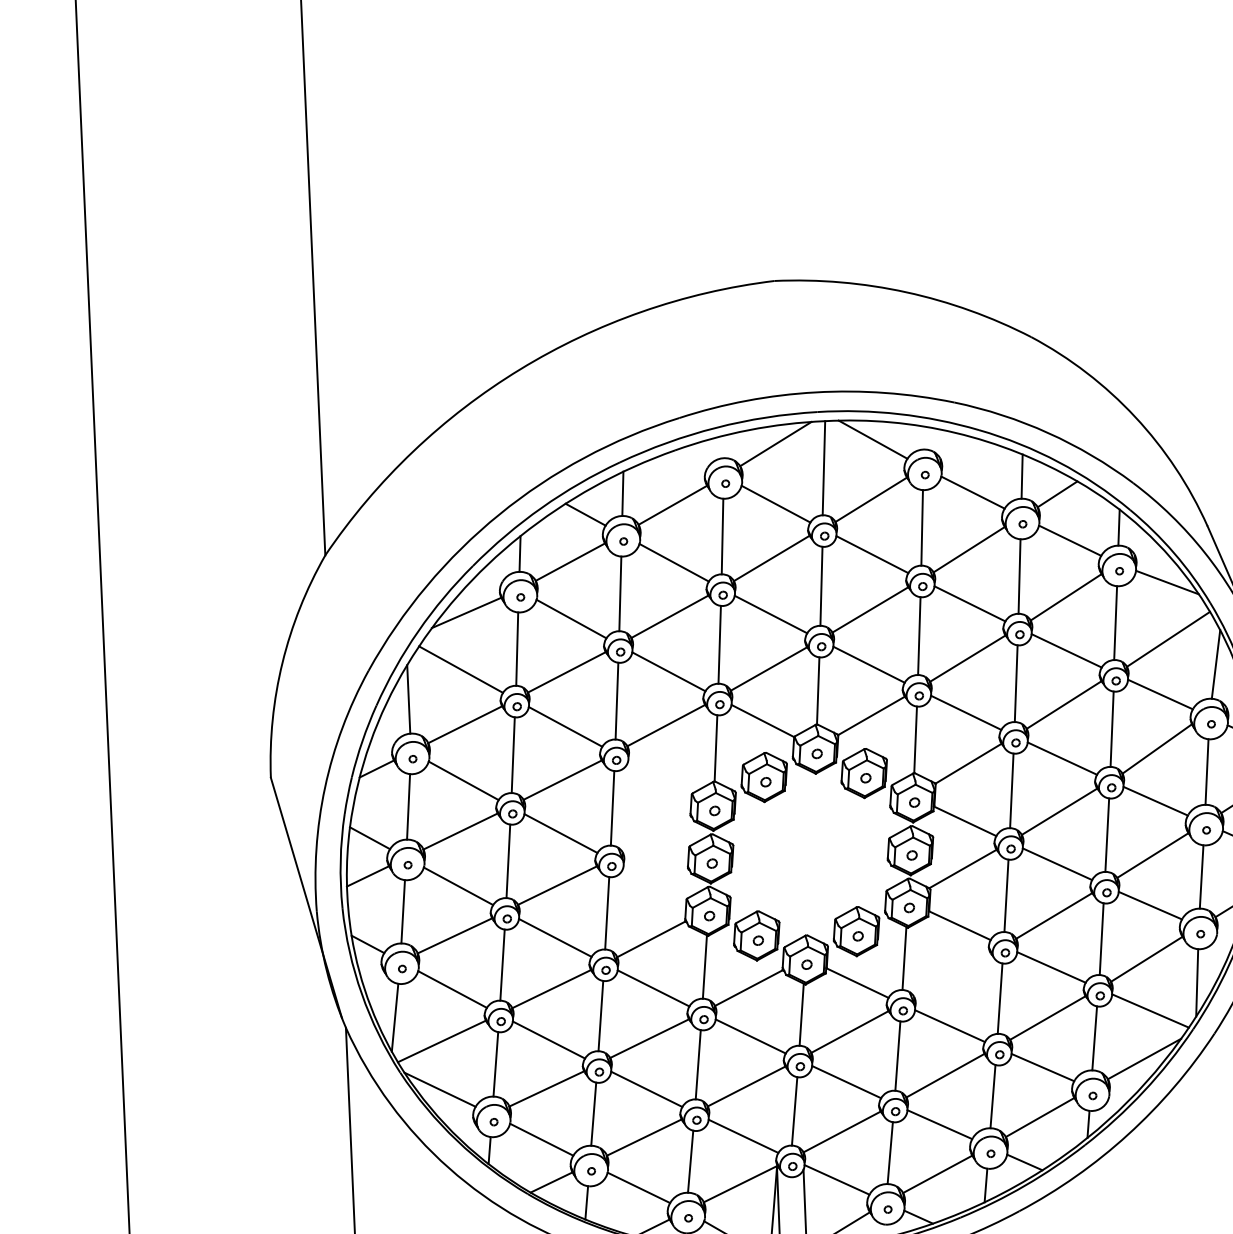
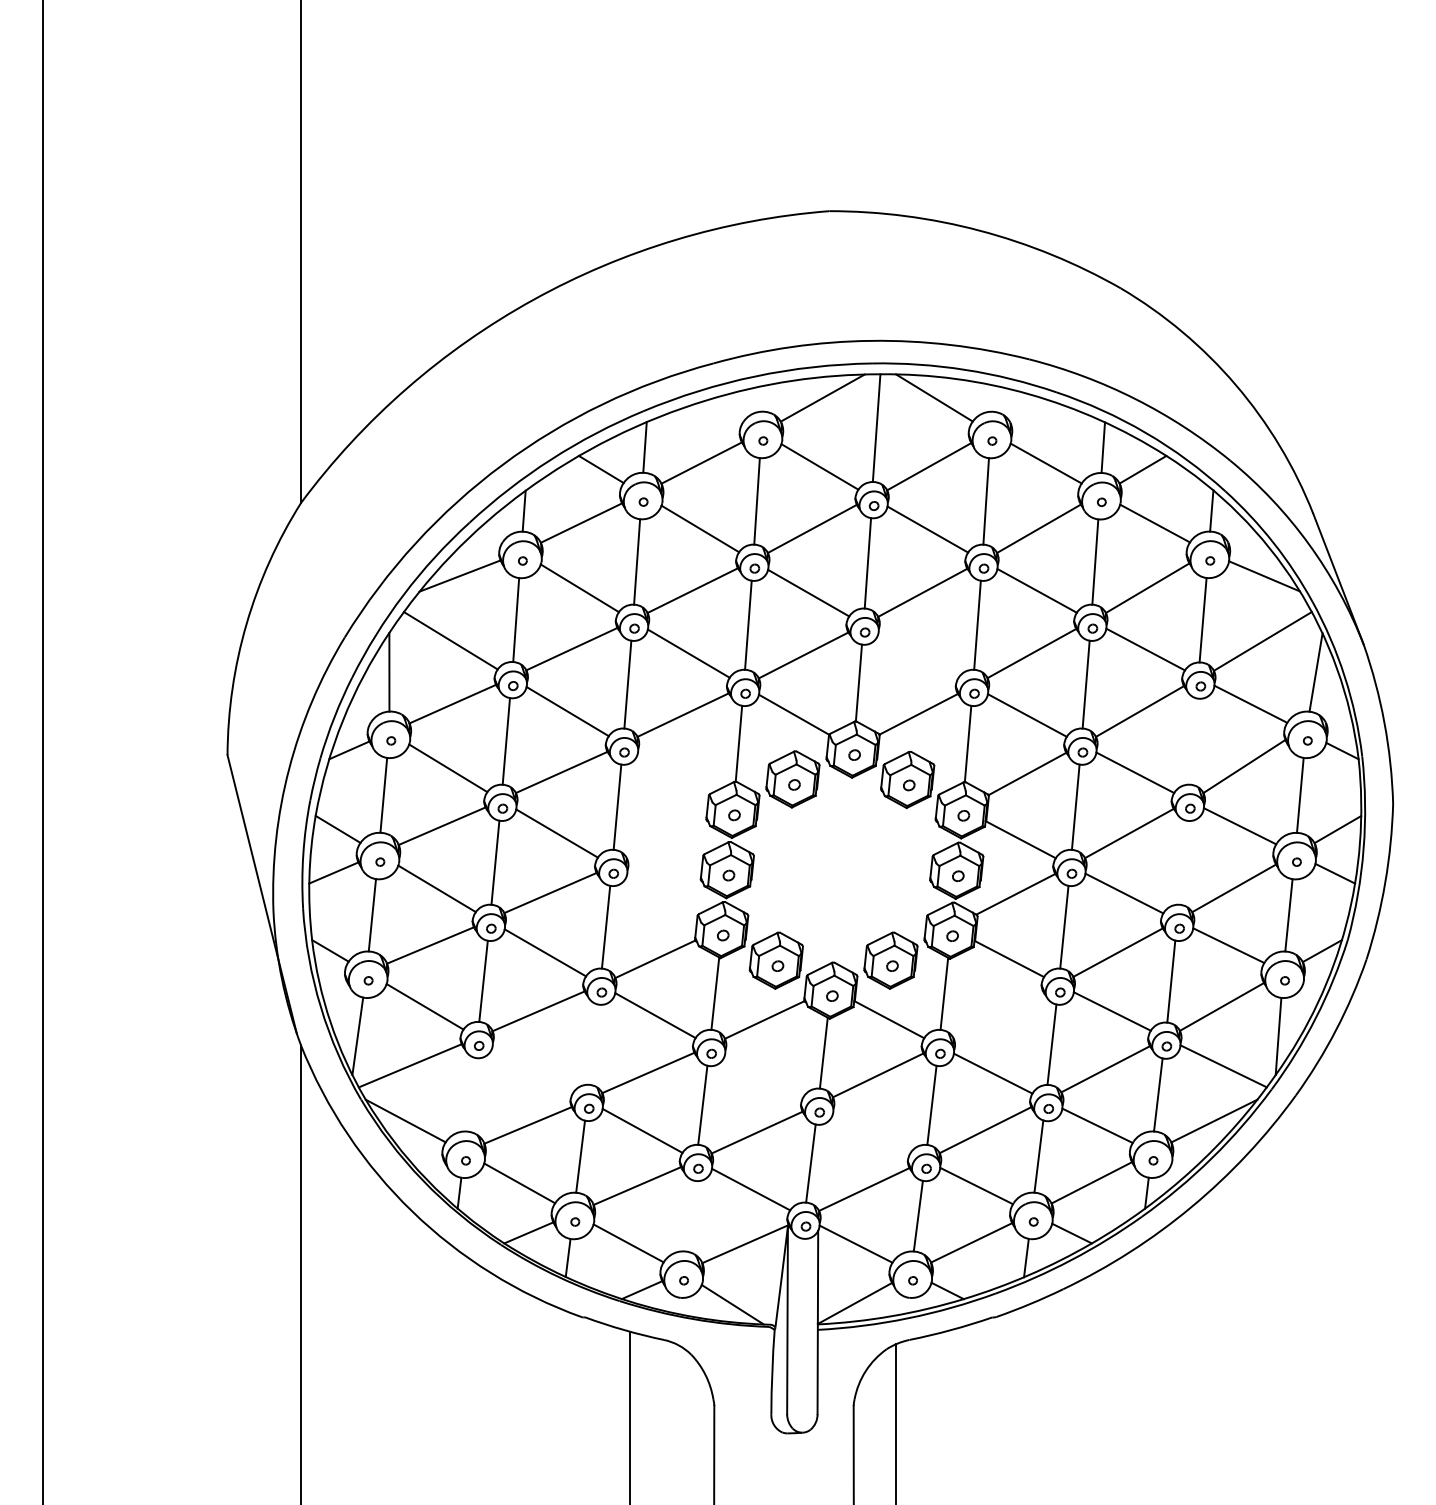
line: (869, 664) -> (918, 655), removed
line: (1111, 729) -> (1193, 741), removed
line: (1106, 834) -> (1182, 862), removed
line: (600, 1015) -> (593, 1044), removed
line: (750, 1036) -> (764, 1075), removed
line: (548, 1040) -> (532, 1069), removed
line: (495, 1064) -> (470, 1094), removed
line: (846, 1082) -> (871, 1132), removed
line: (689, 1161) -> (688, 1215), removed

